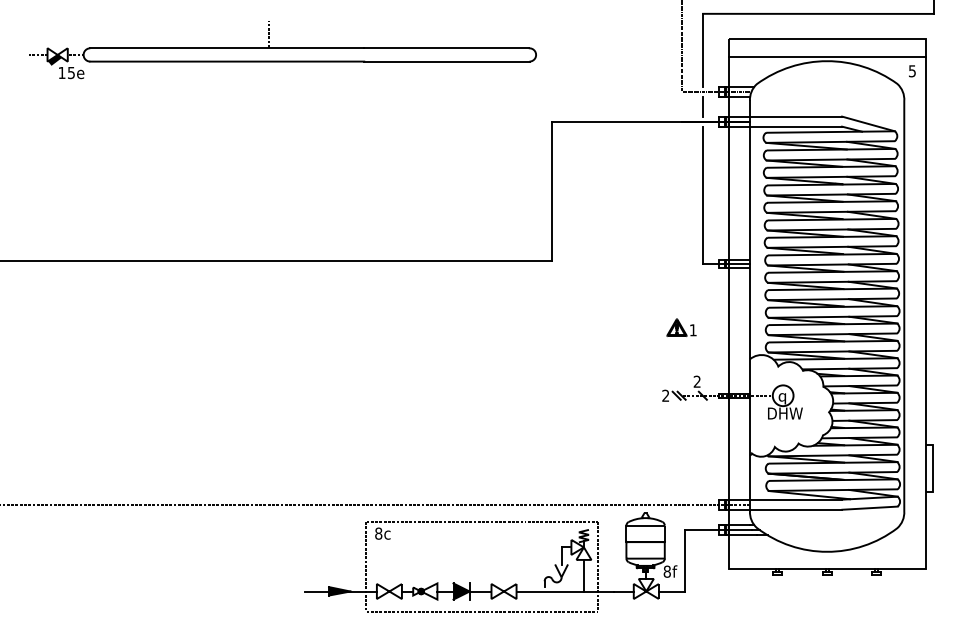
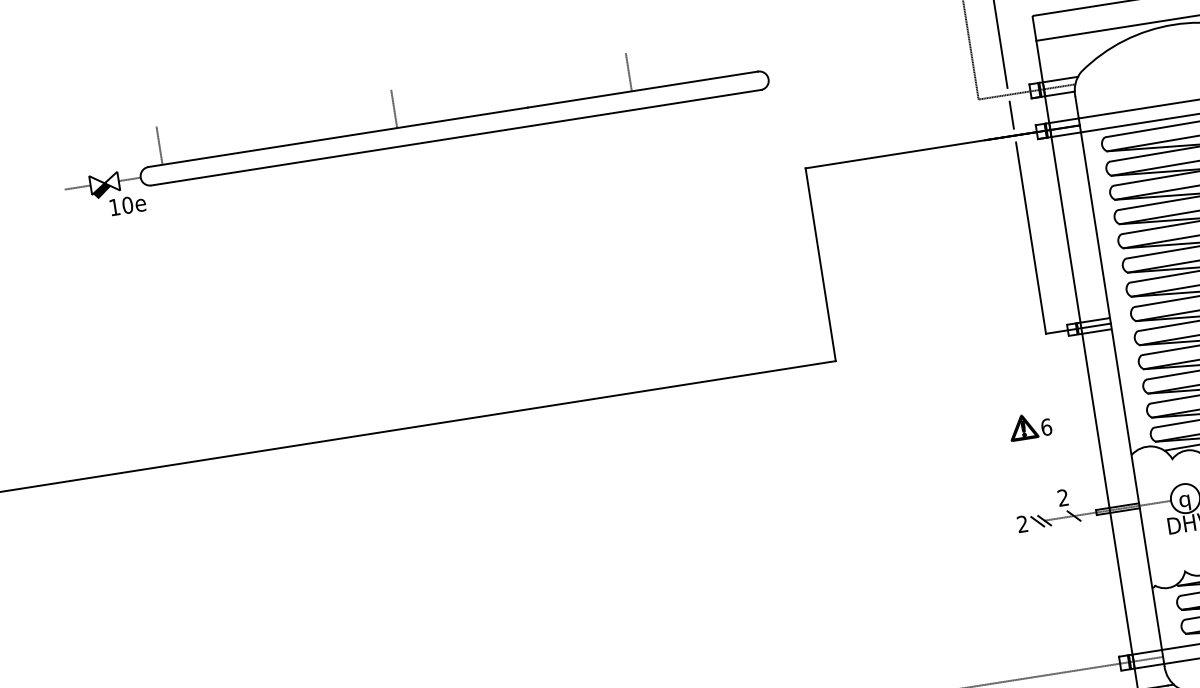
line: (100, 34) -> (159, 145), added
line: (438, 34) -> (628, 72), added
text: (71, 72) -> (127, 204), 15e -> 10e
text: (692, 330) -> (1045, 427), 1 -> 6

